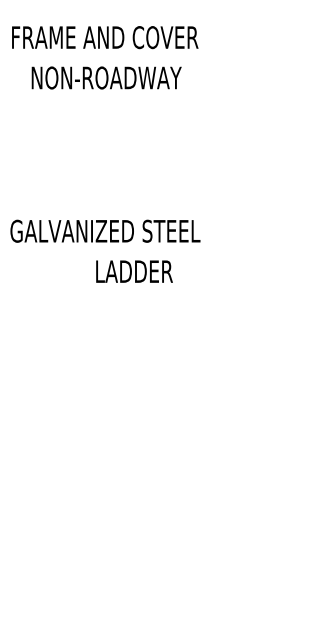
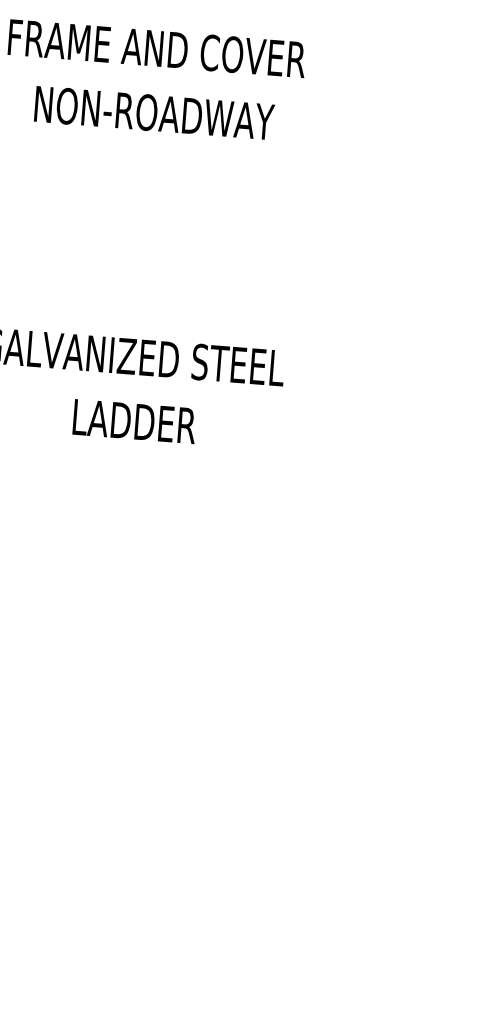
text: (134, 271) -> (134, 421), moved

